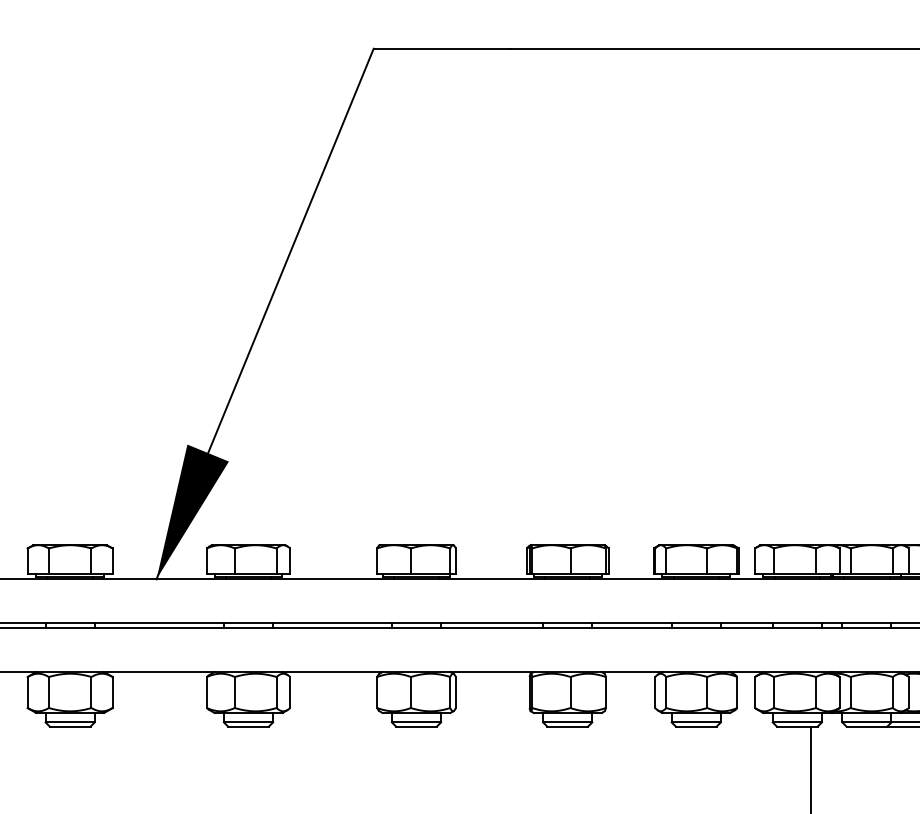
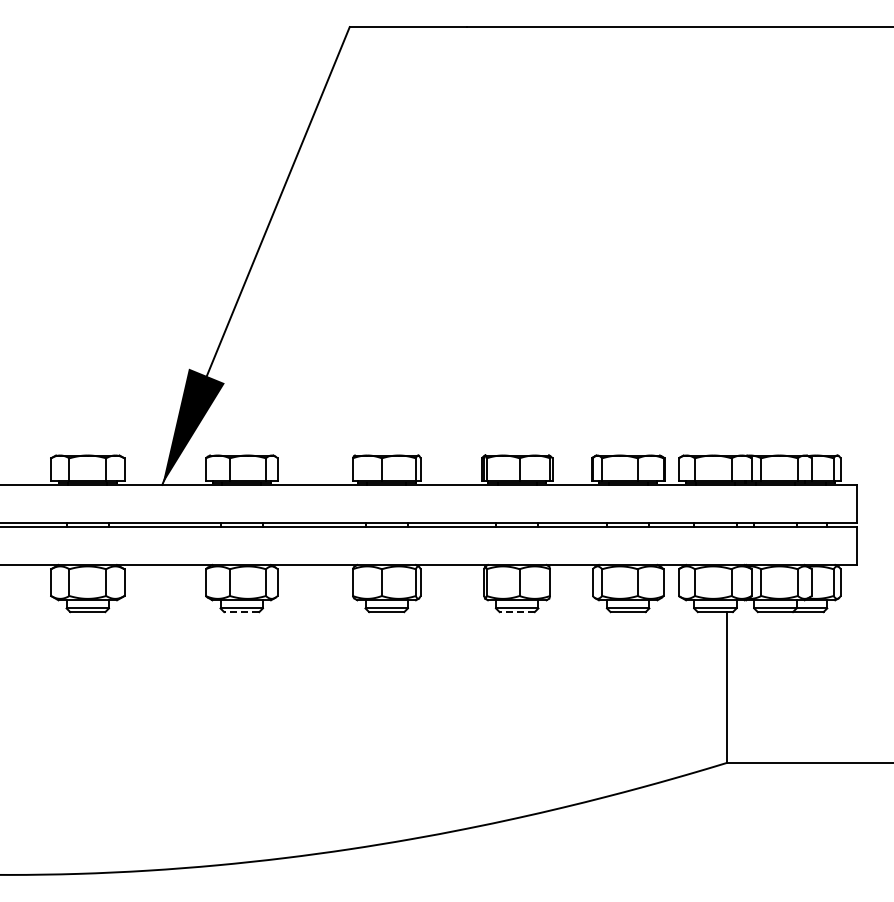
line: (248, 727) -> (241, 612), solid -> dashed
line: (568, 727) -> (517, 612), solid -> dashed

